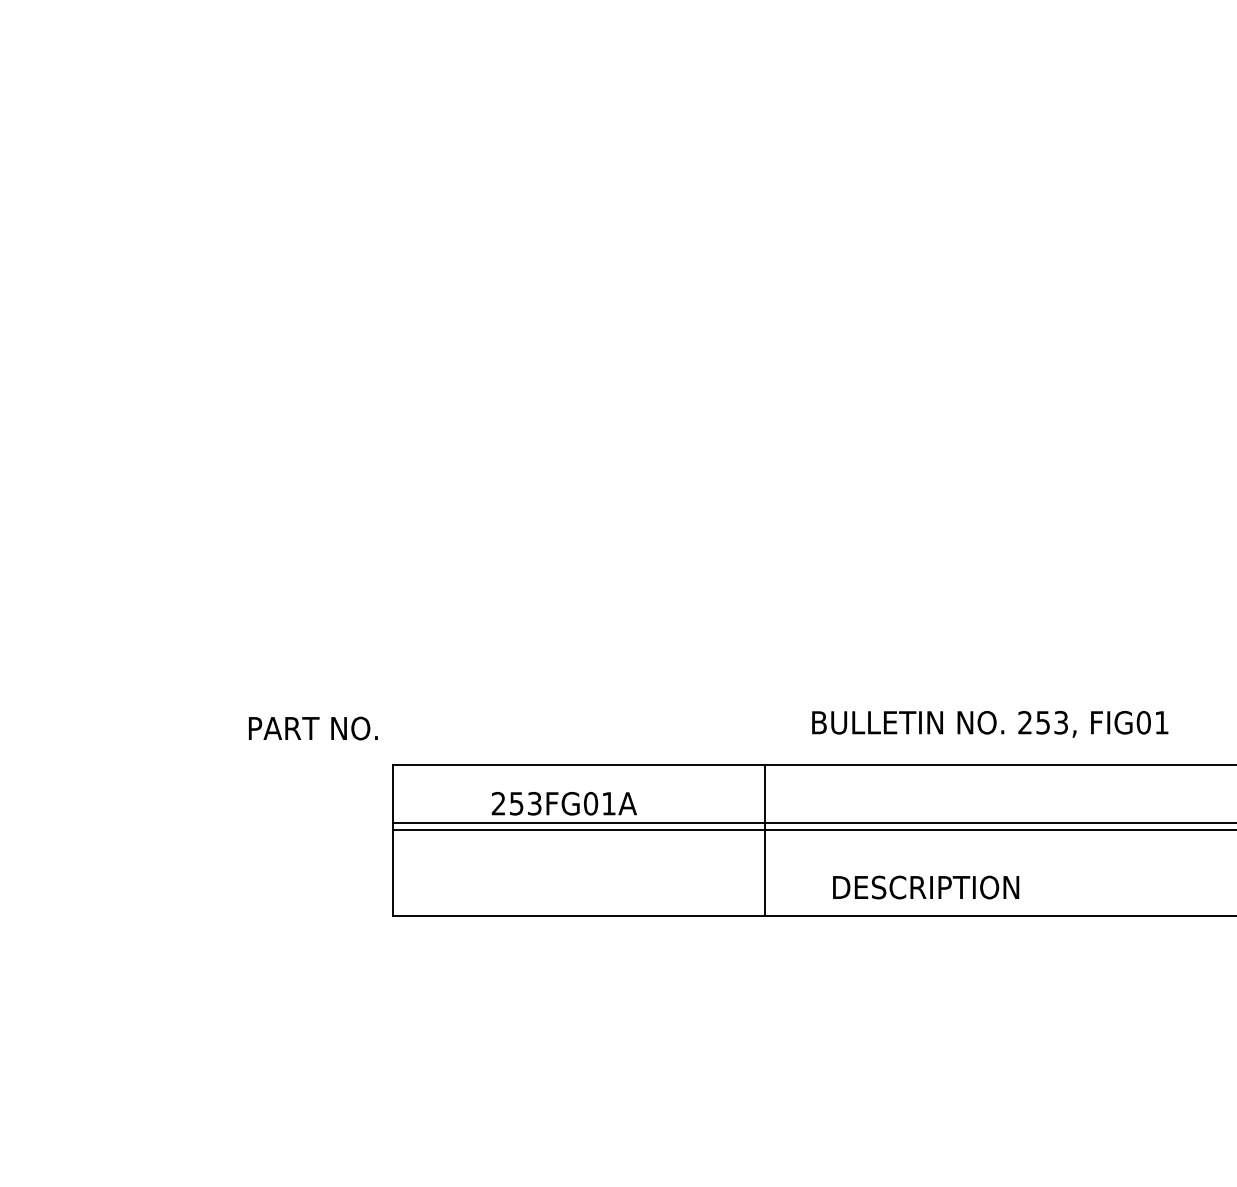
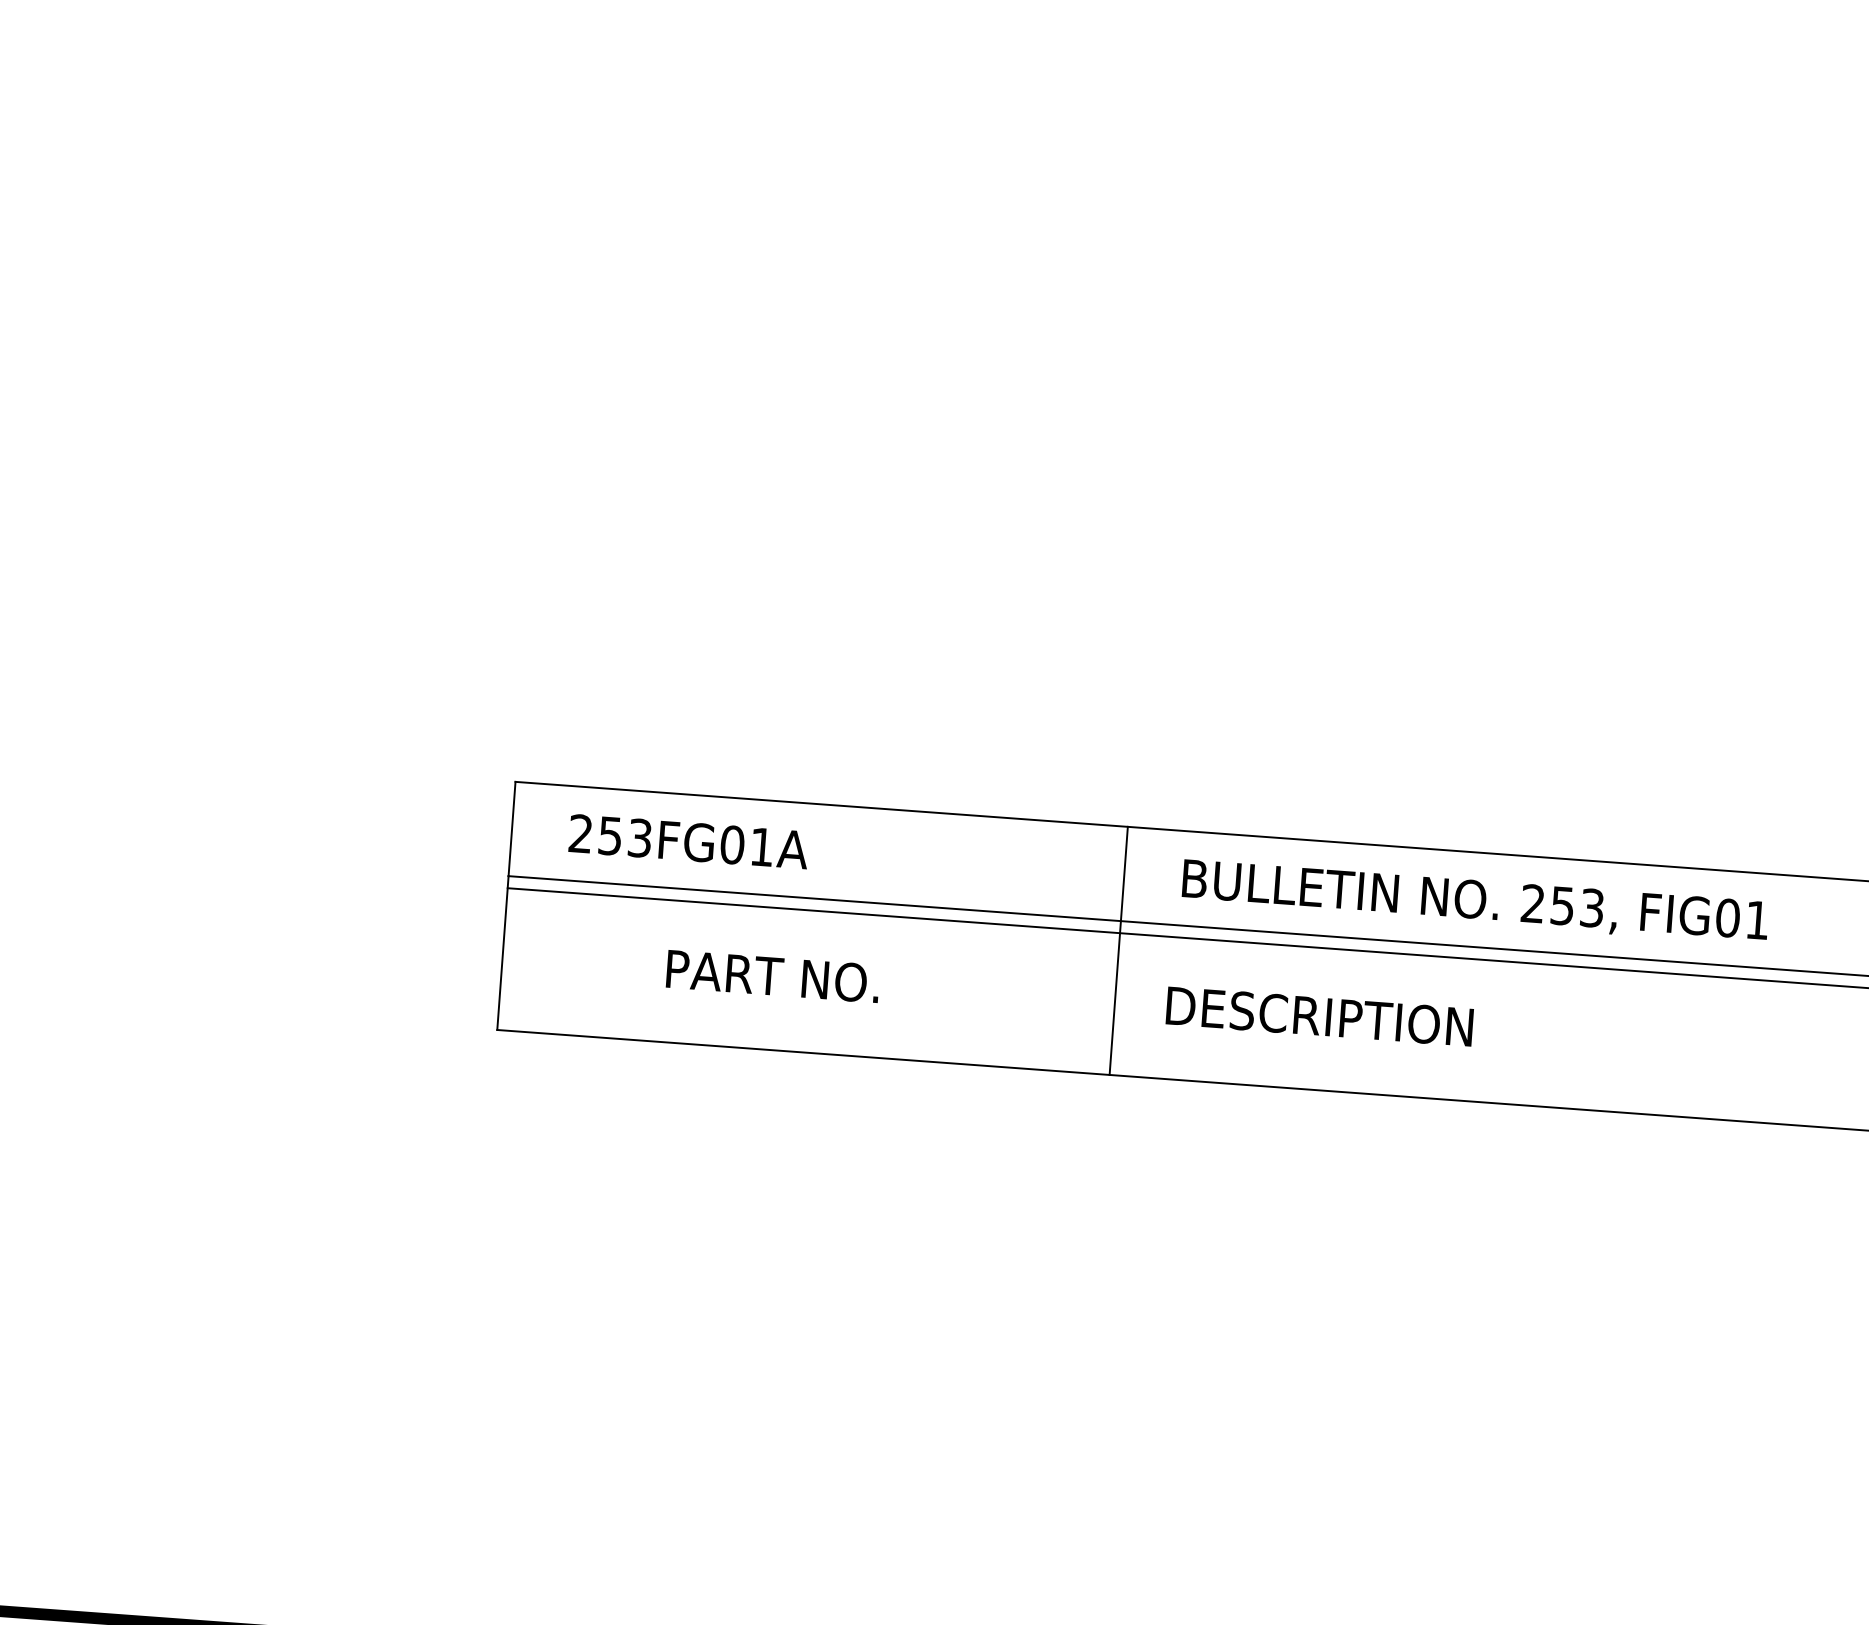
text: (990, 723) -> (1475, 900), moved
text: (313, 728) -> (773, 976), moved
text: (563, 803) -> (687, 841), moved
text: (926, 887) -> (1320, 1016), moved

